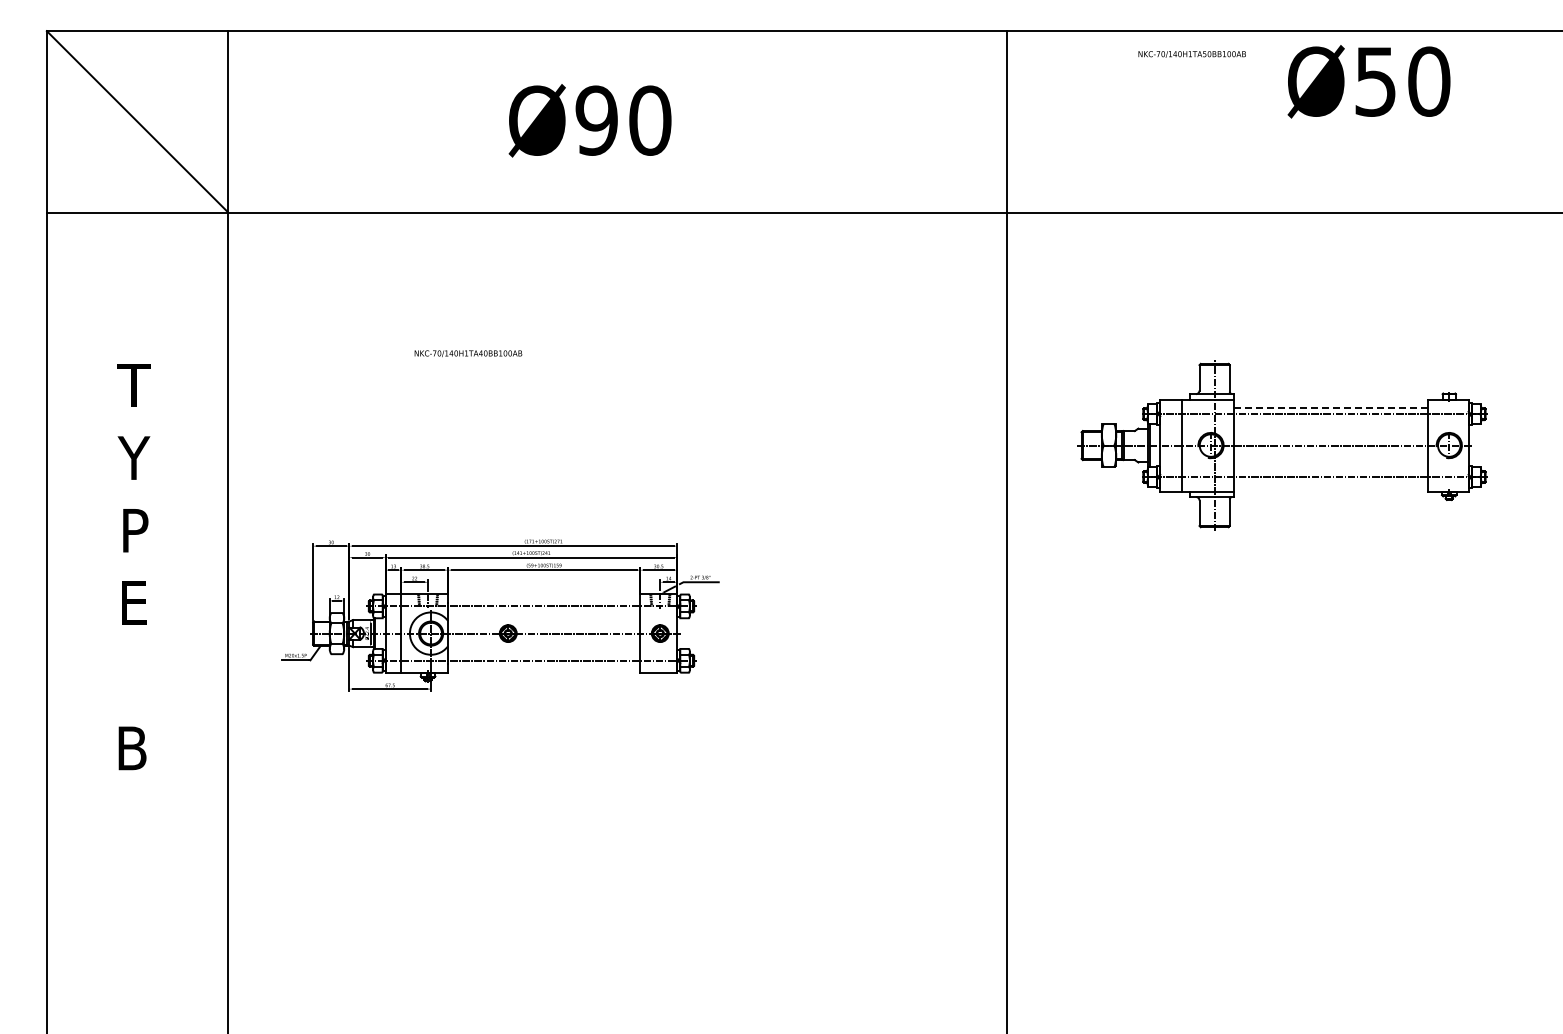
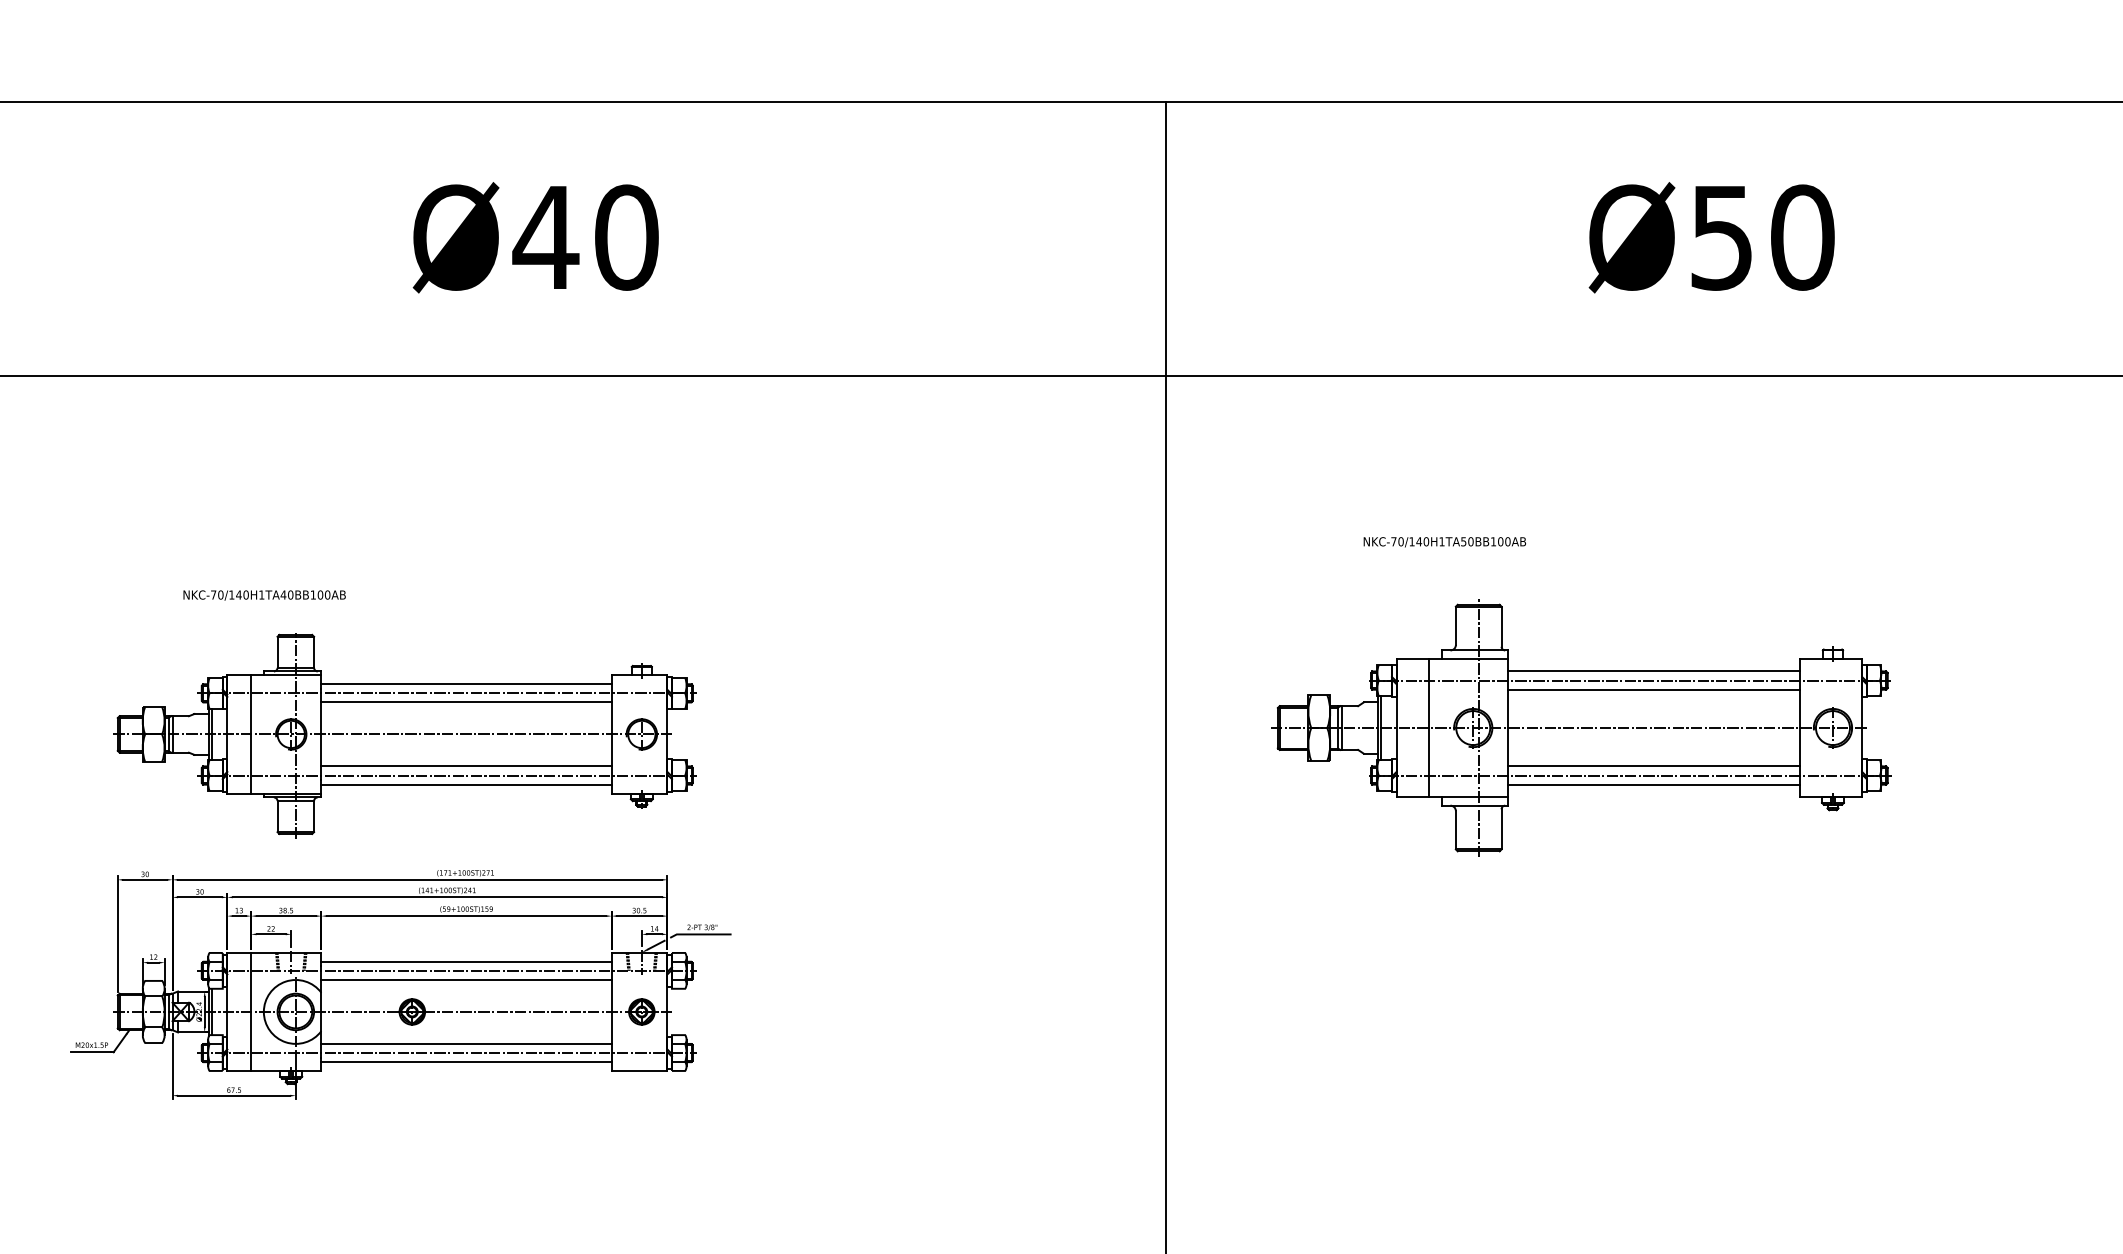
text: (1191, 54) -> (1443, 542), moved
text: (1368, 81) -> (1711, 237), moved
text: (596, 120) -> (545, 237), Ø90 -> Ø40
text: (468, 353) -> (264, 595), moved
line: (1330, 408) -> (1653, 672), dashed -> solid
line: (1330, 420) -> (1653, 690), added
part: (503, 450) -> (405, 735), added
line: (1330, 470) -> (1653, 765), added
line: (1330, 483) -> (1653, 785), added
line: (544, 600) -> (467, 961), added
line: (544, 612) -> (467, 980), added
line: (544, 654) -> (467, 1043), added
line: (544, 666) -> (467, 1061), added

